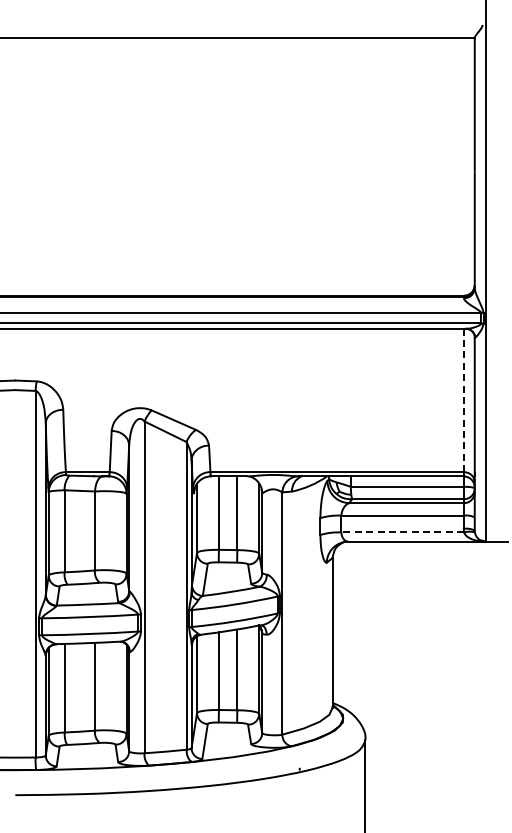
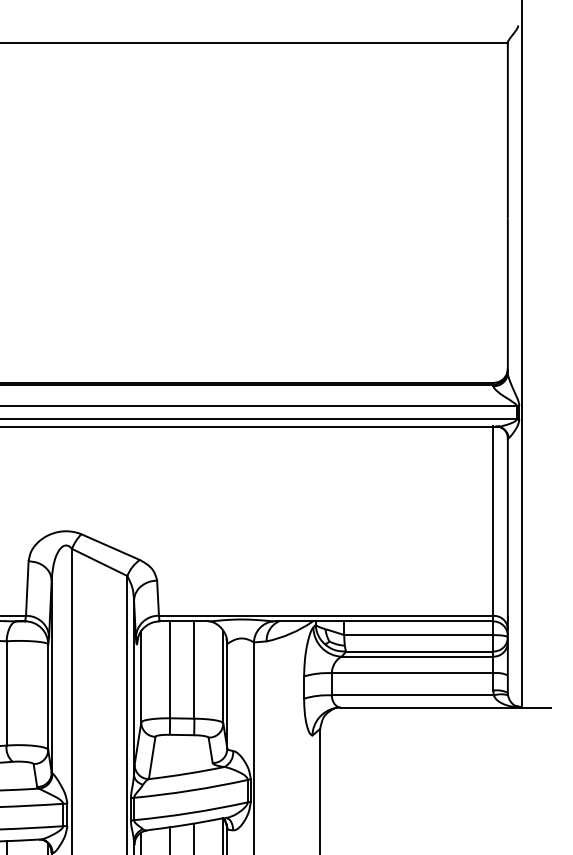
line: (463, 400) -> (492, 521), dashed -> solid
line: (402, 532) -> (412, 695), dashed -> solid

